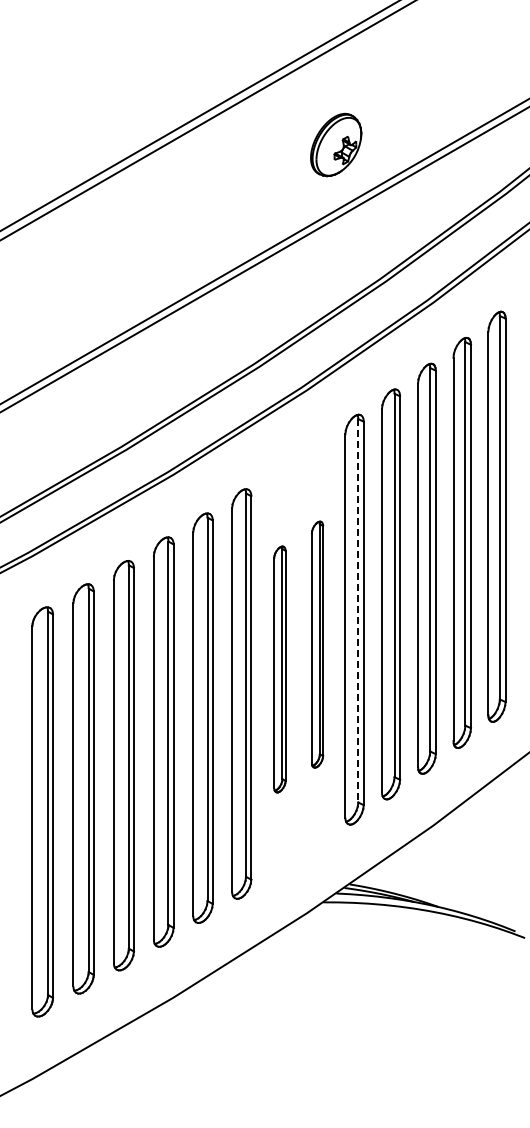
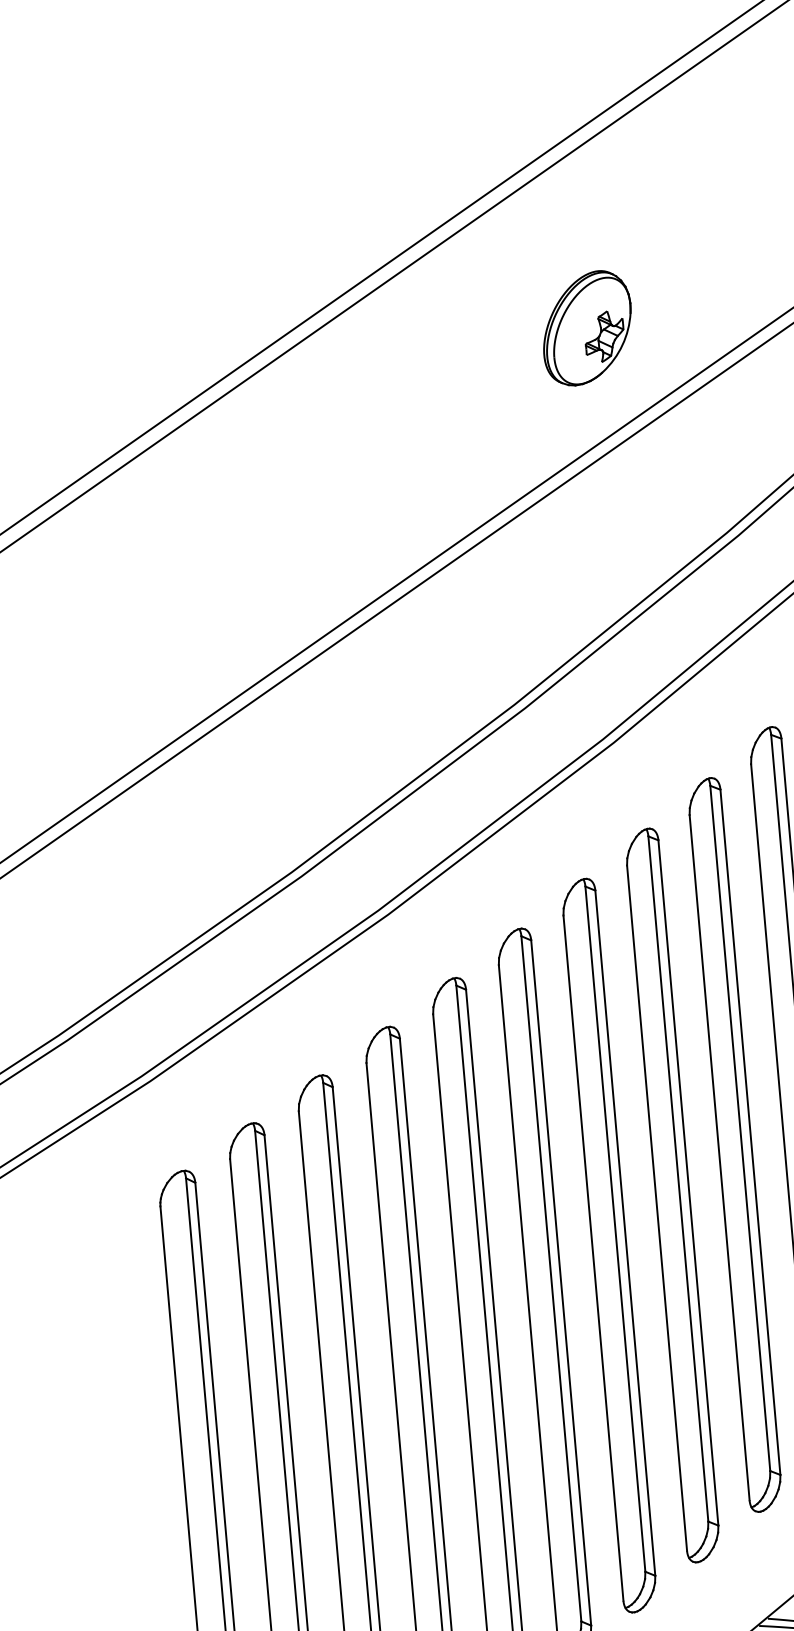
part: (336, 144) -> (587, 327), moved
line: (358, 610) -> (740, 1127), dashed -> solid
part: (317, 644) -> (672, 1195), size x1.67
part: (279, 669) -> (608, 1245), size x1.67

